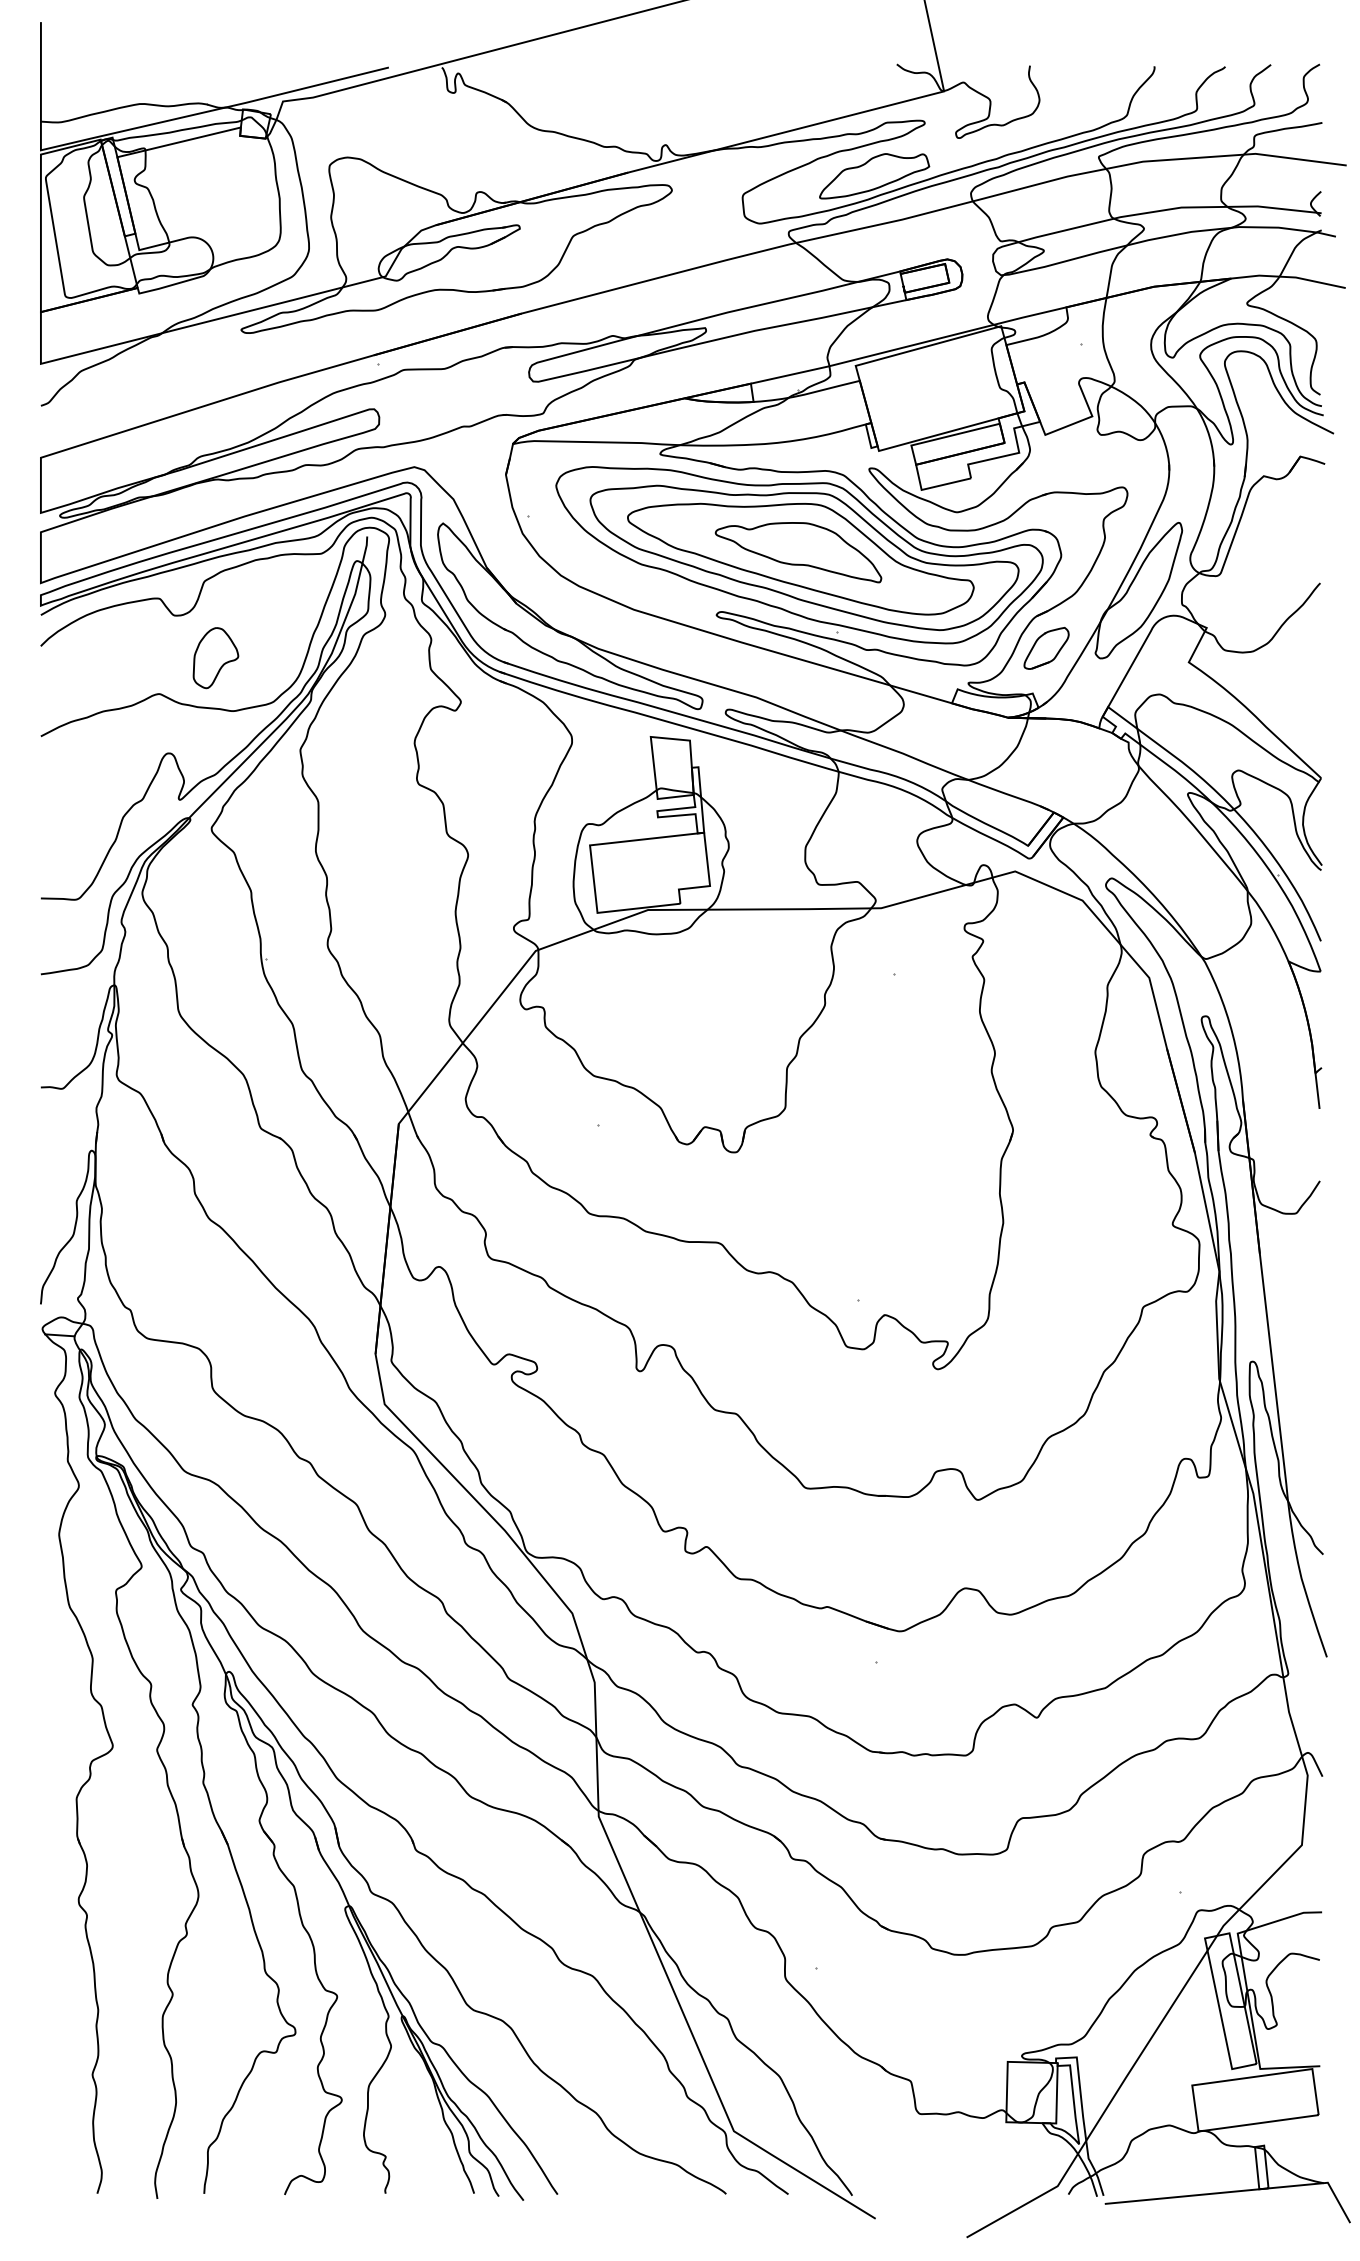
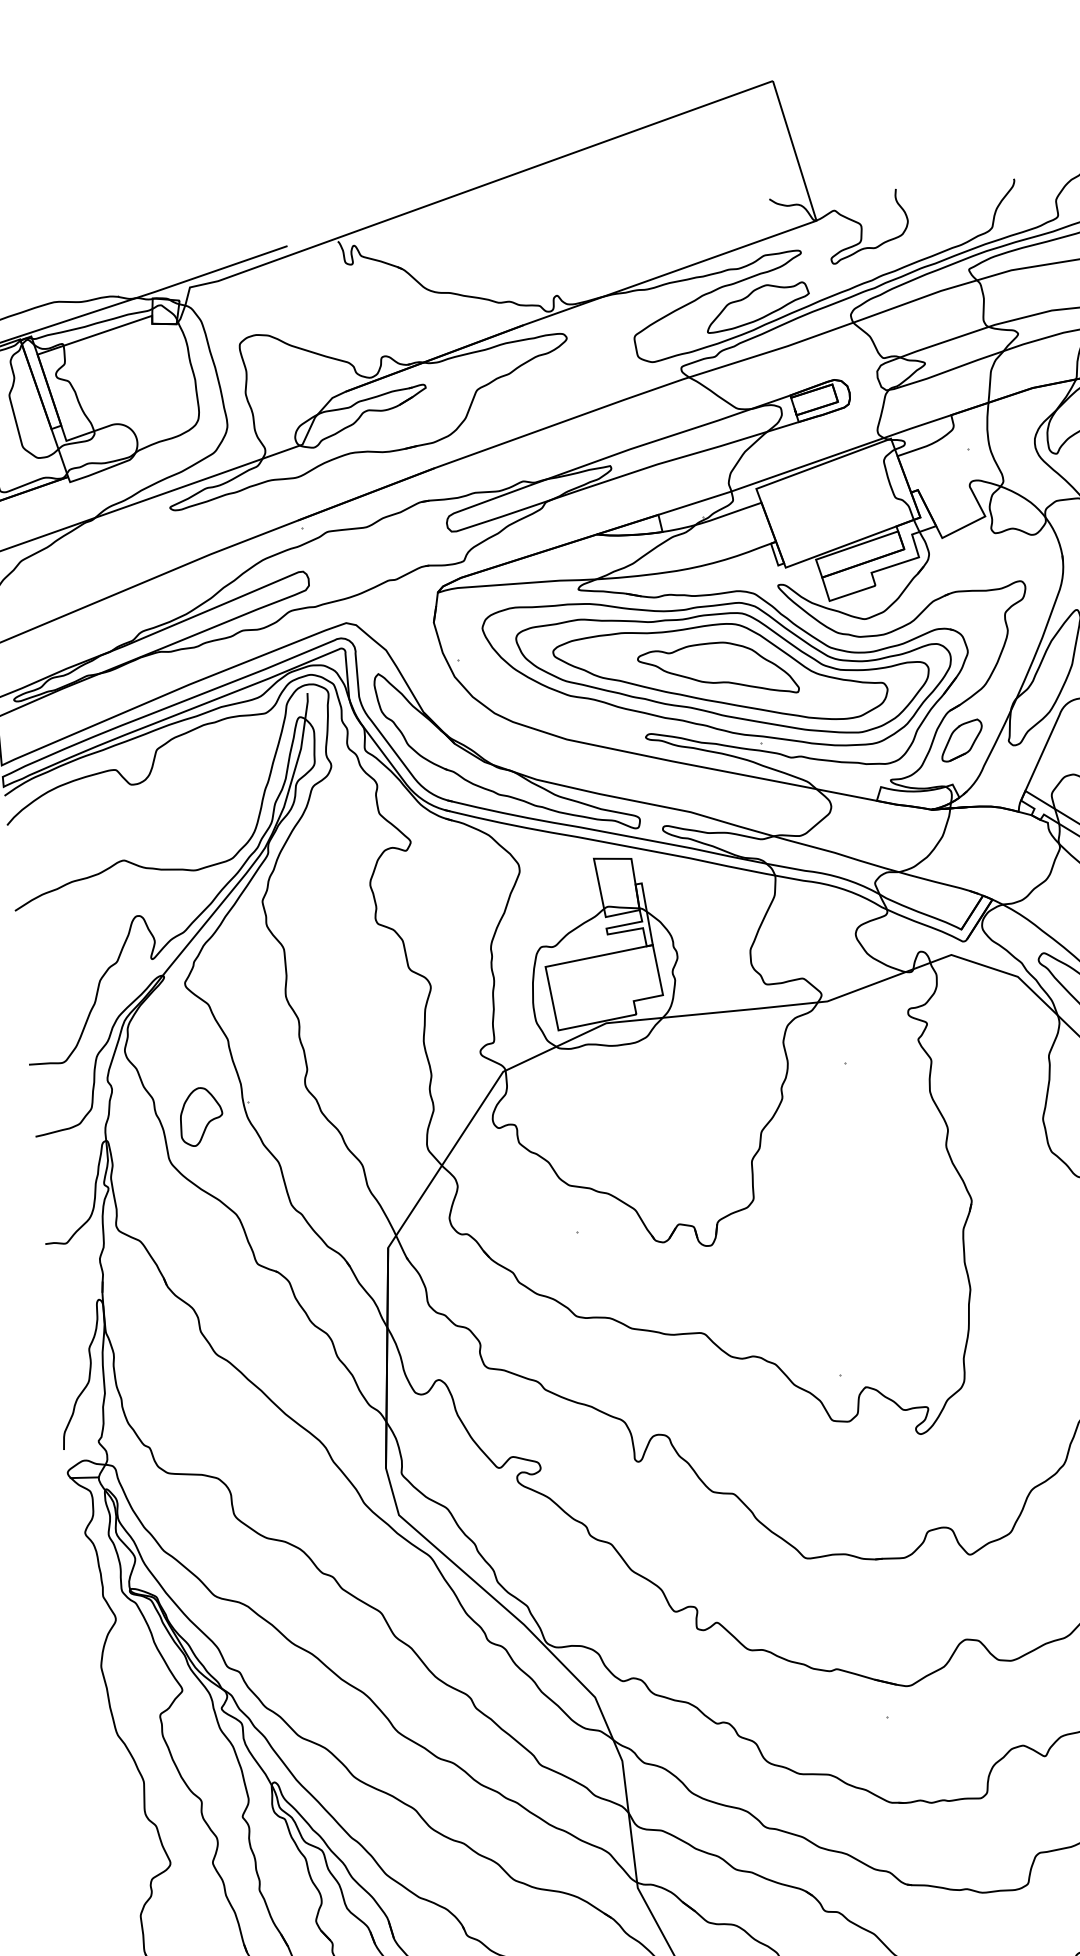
part: (215, 658) -> (200, 1117), moved

